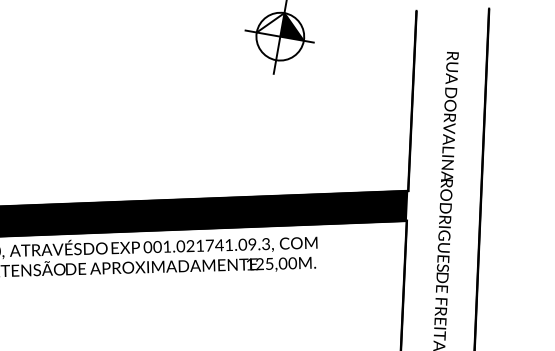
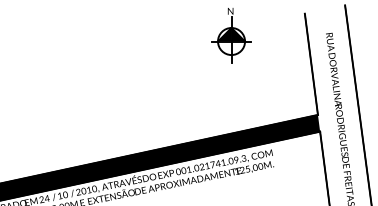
fill: (270, 22) -> (224, 34), added

